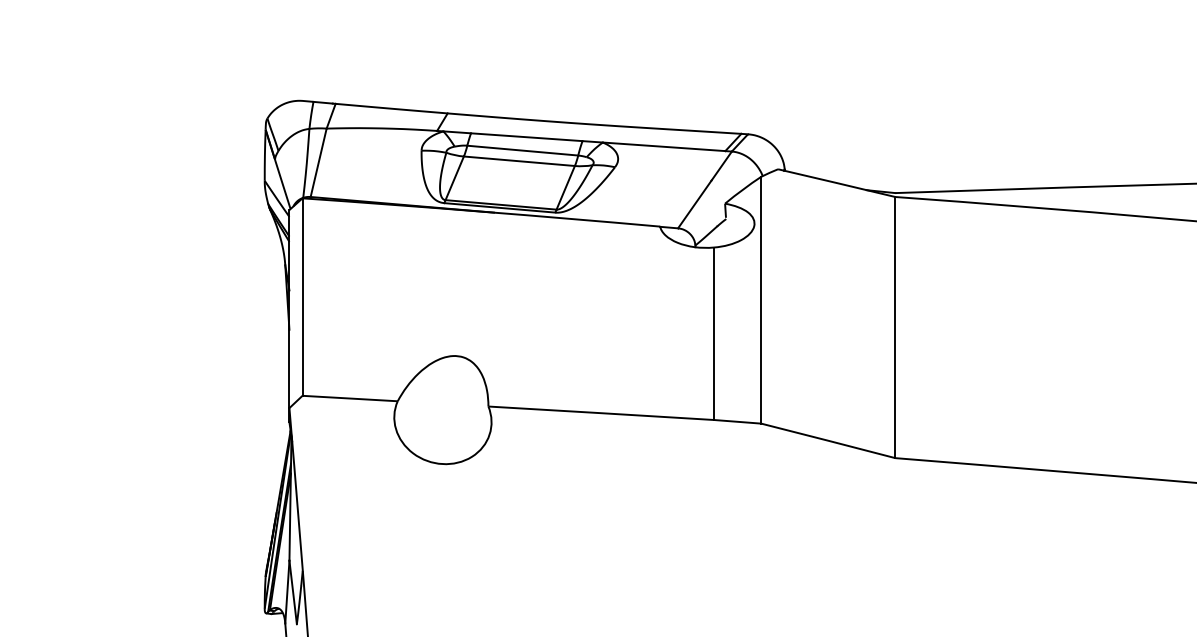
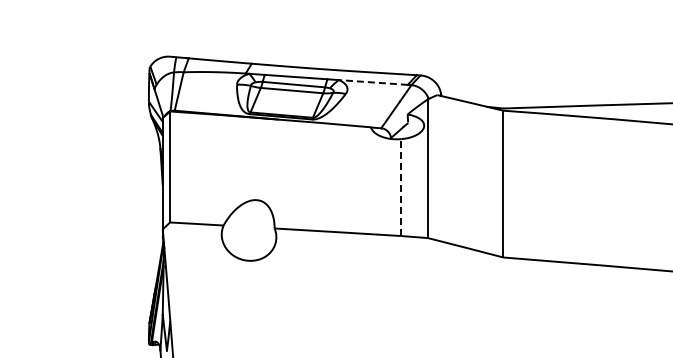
line: (664, 146) -> (373, 82), solid -> dashed
line: (714, 333) -> (401, 187), solid -> dashed

